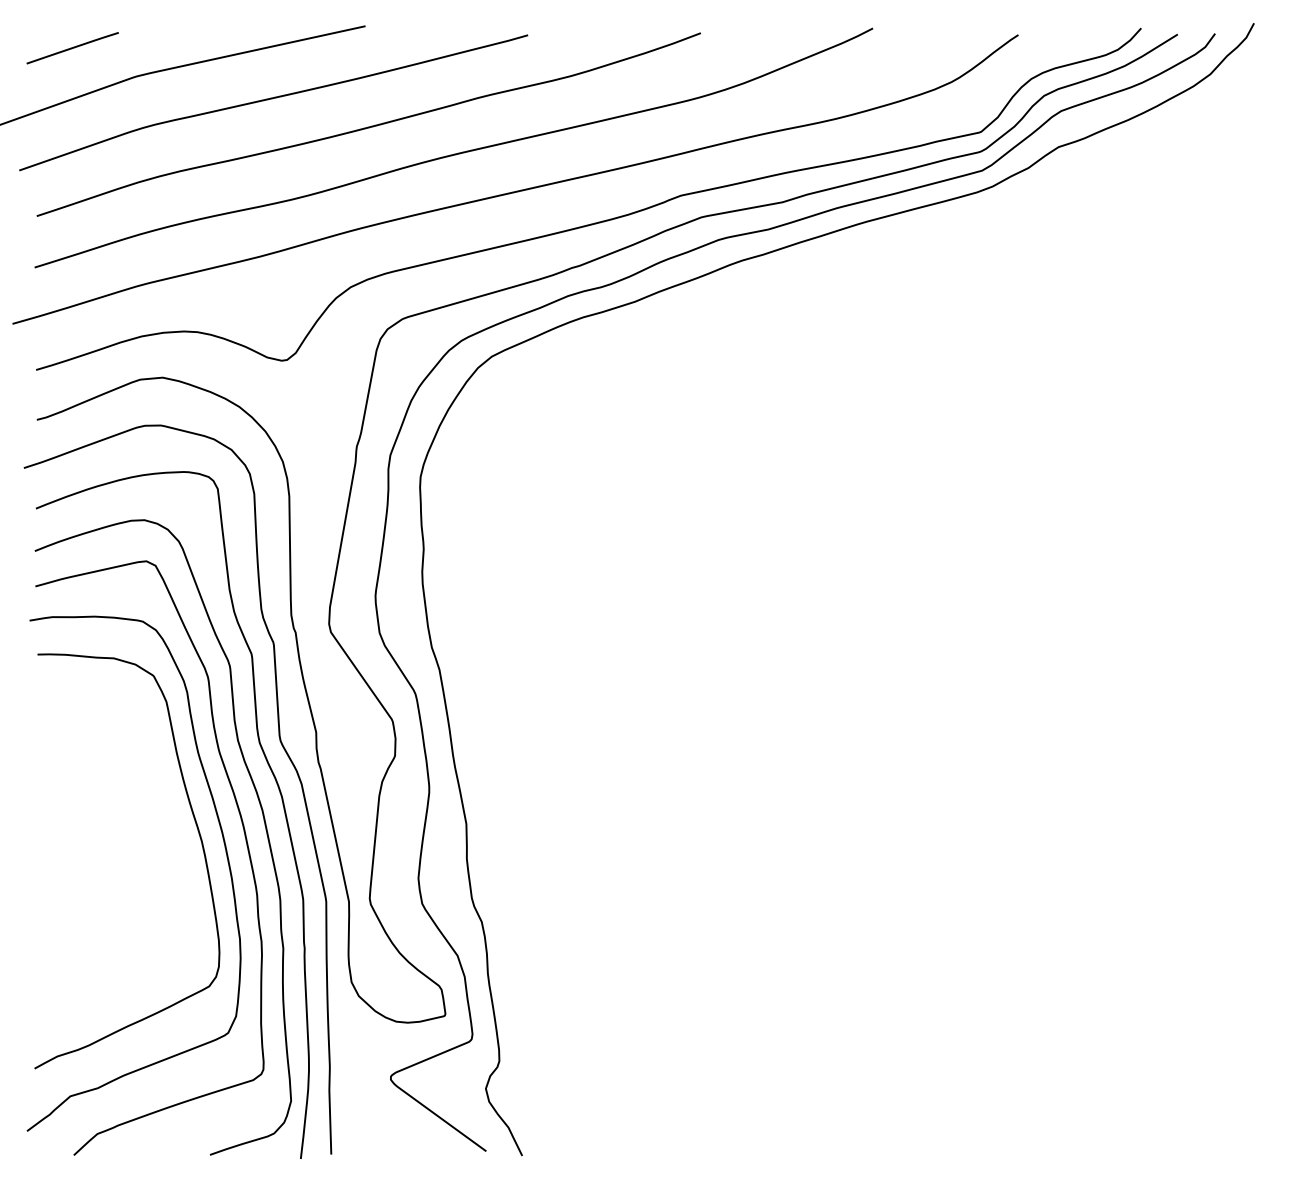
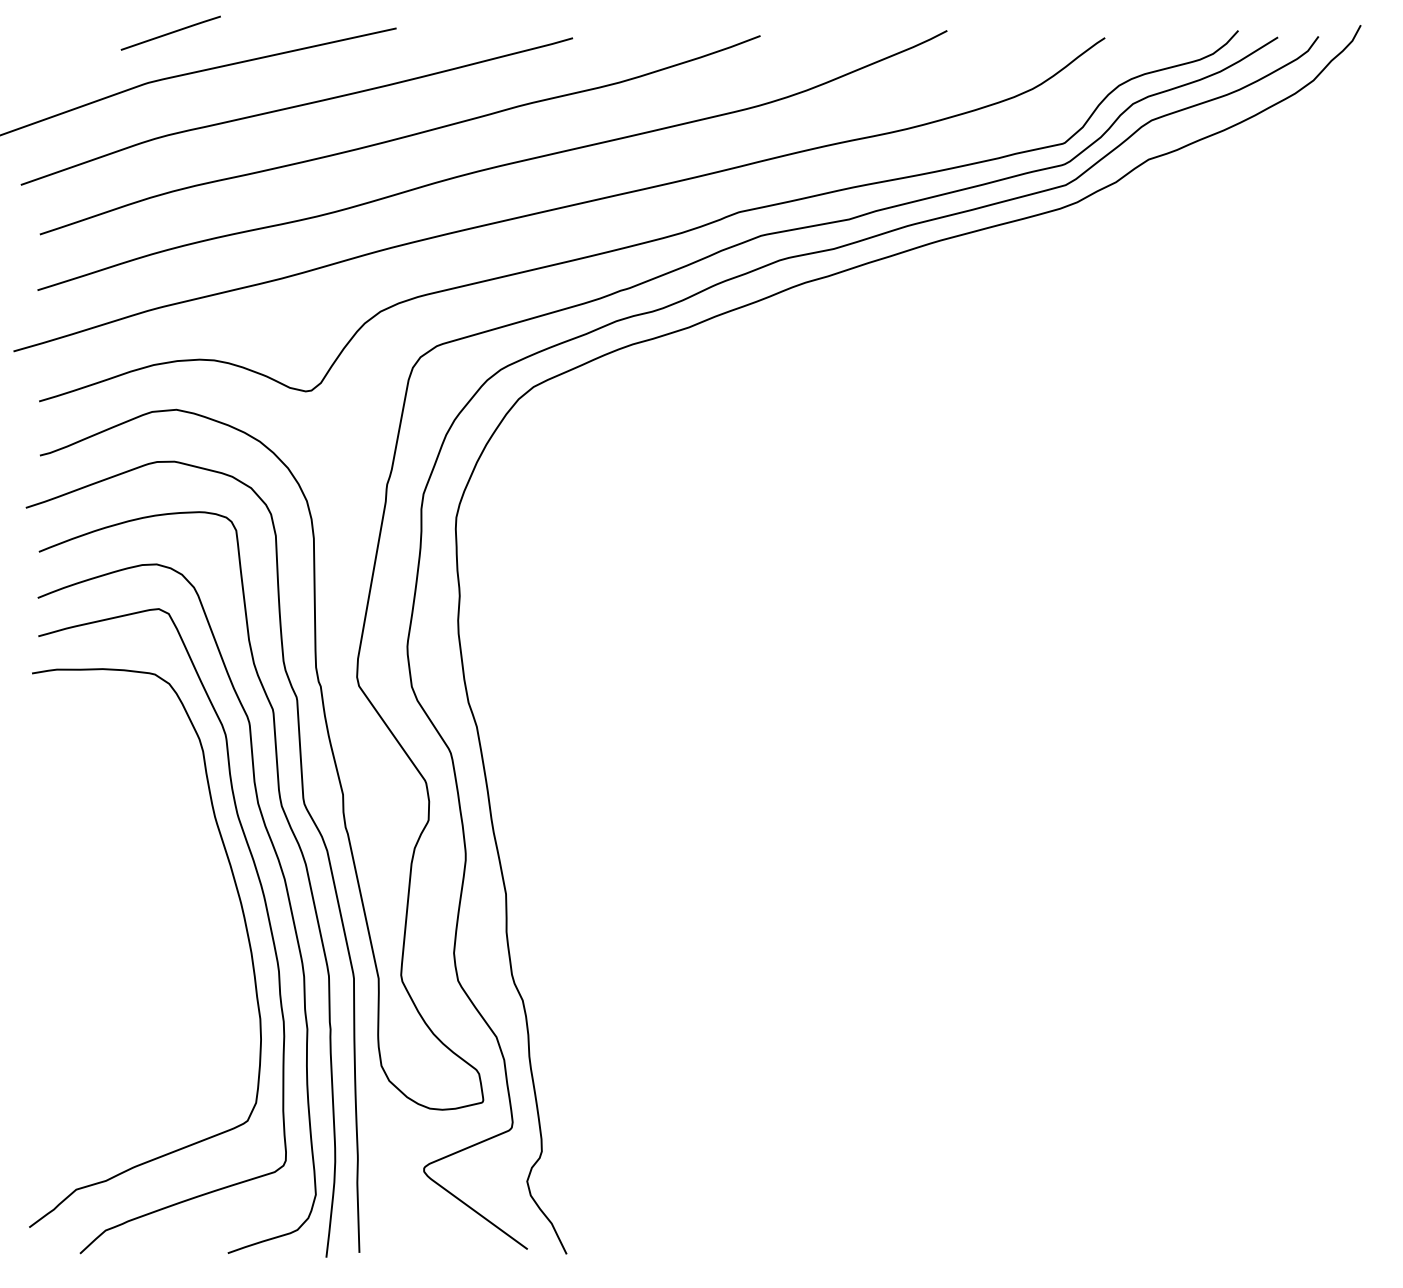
line: (72, 47) -> (170, 32), moved
curve: (200, 840) -> (217, 912), removed

